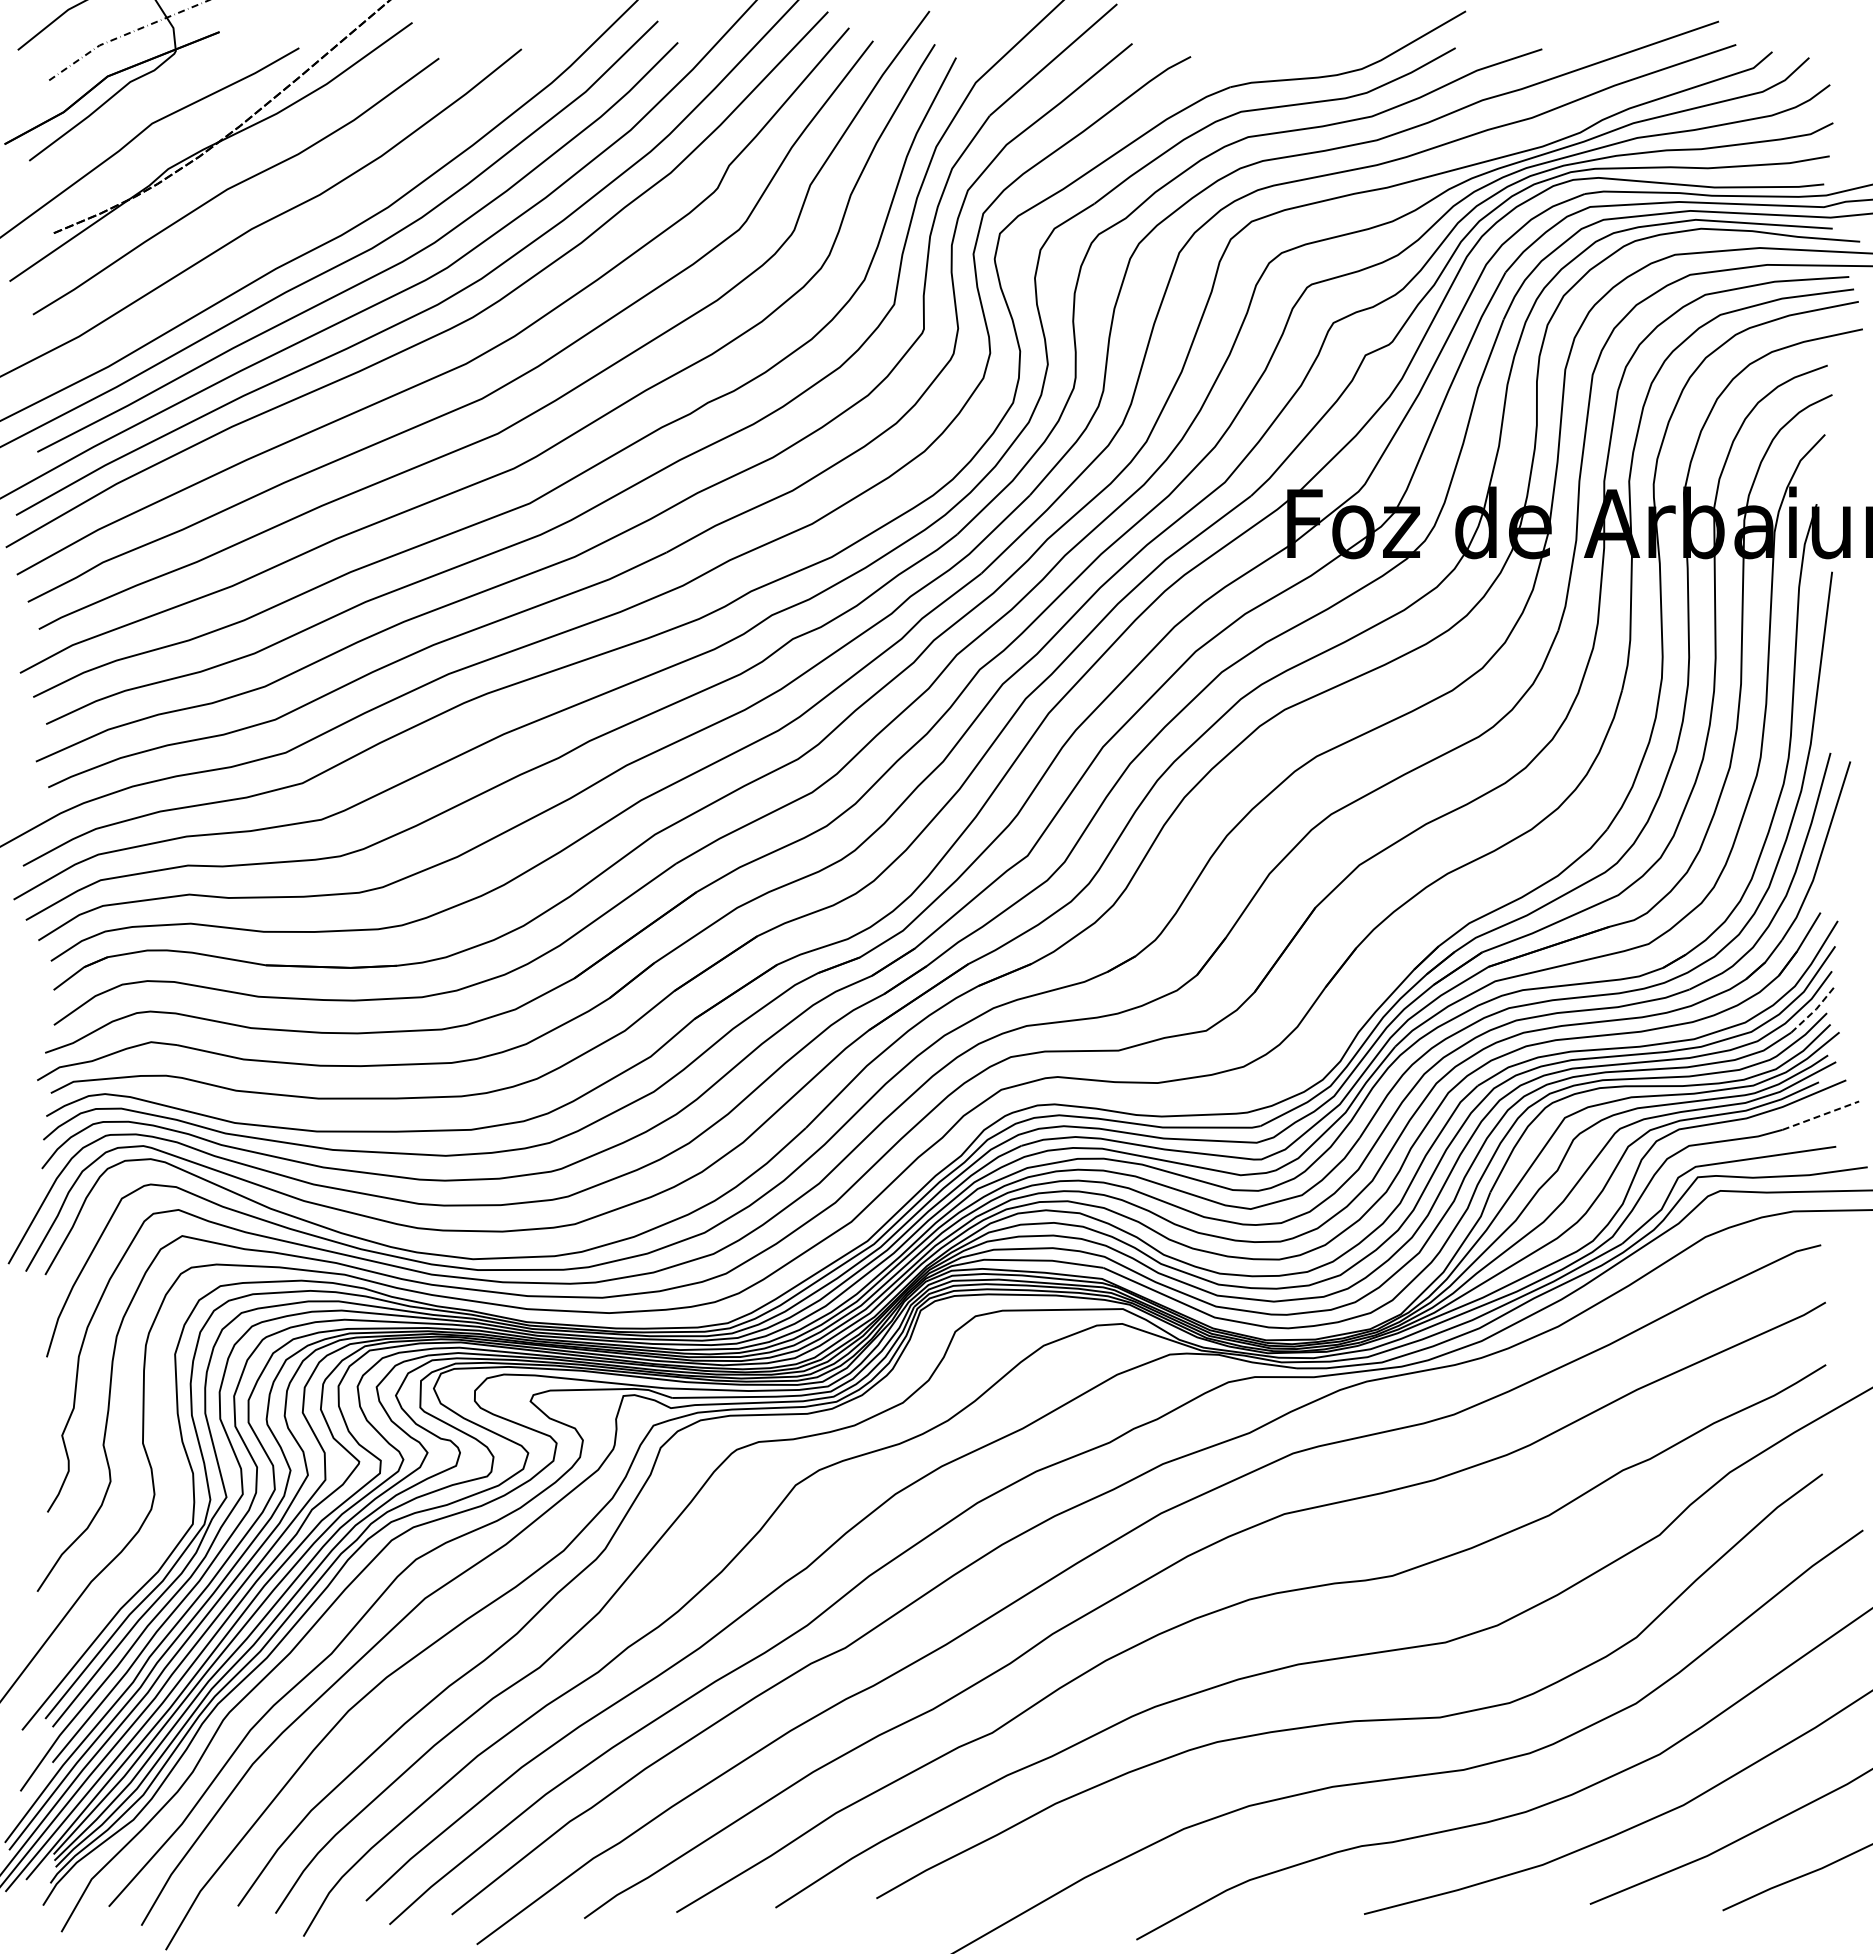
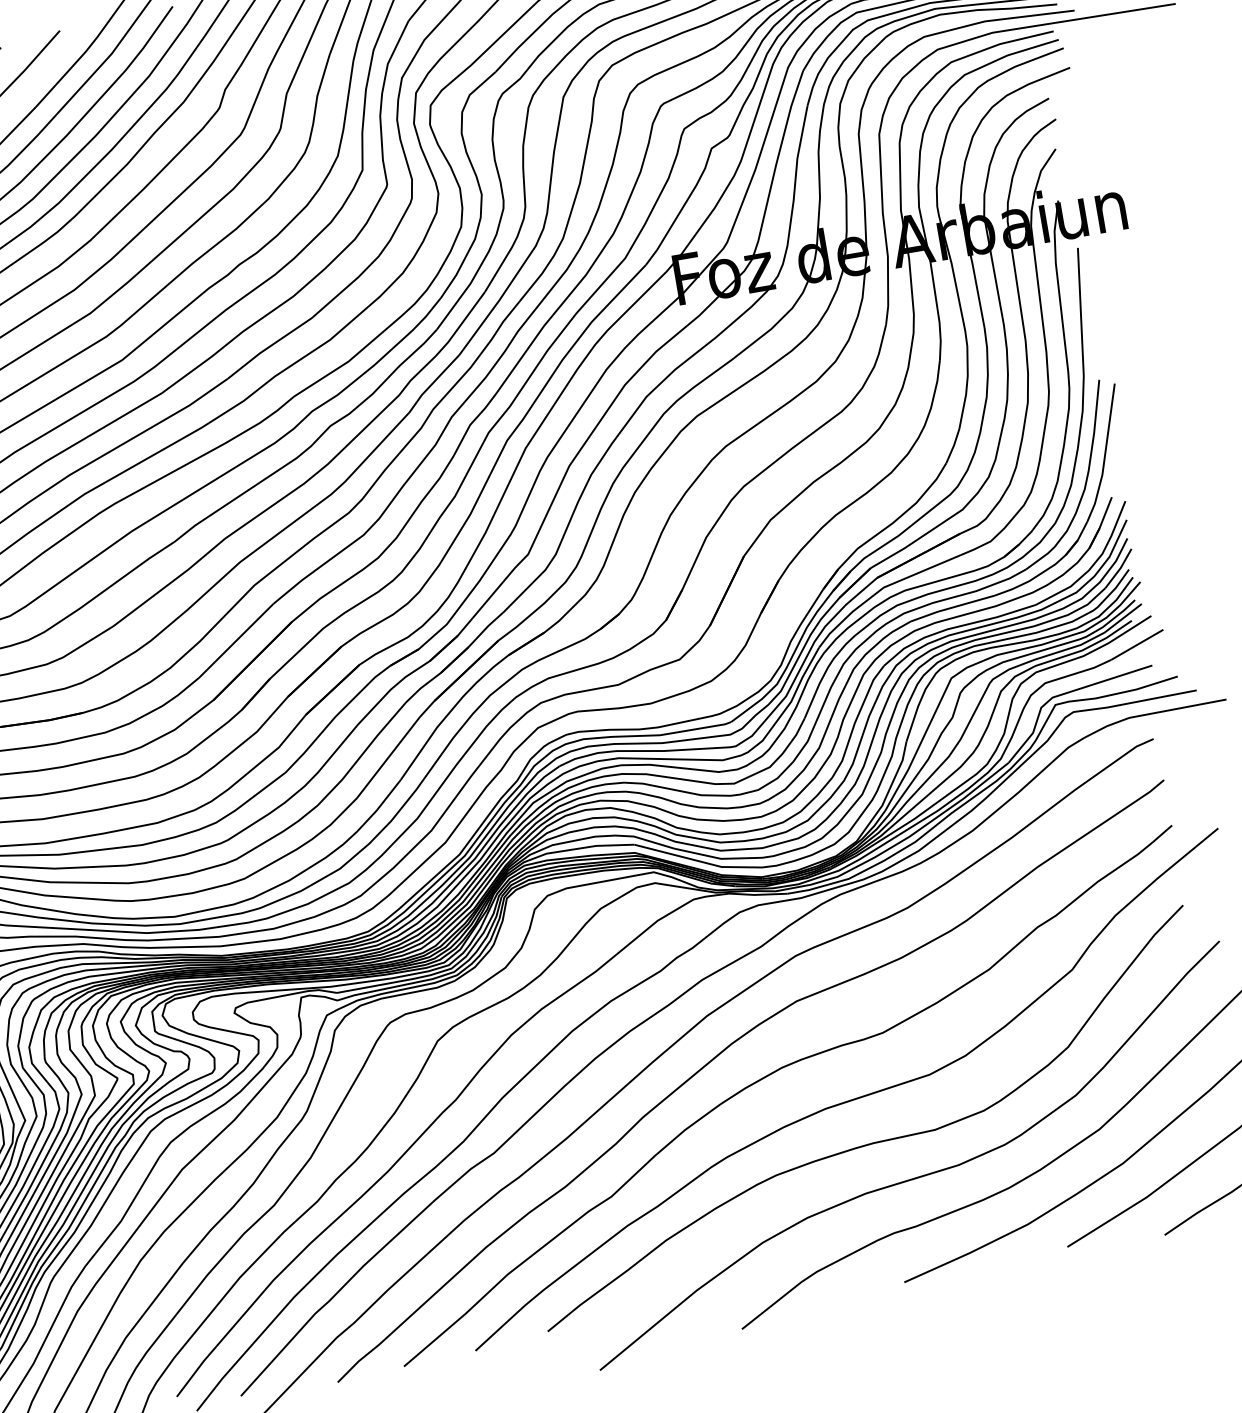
line: (1814, 1010) -> (1119, 569), dashed -> solid
line: (1820, 1115) -> (1137, 644), dashed -> solid

